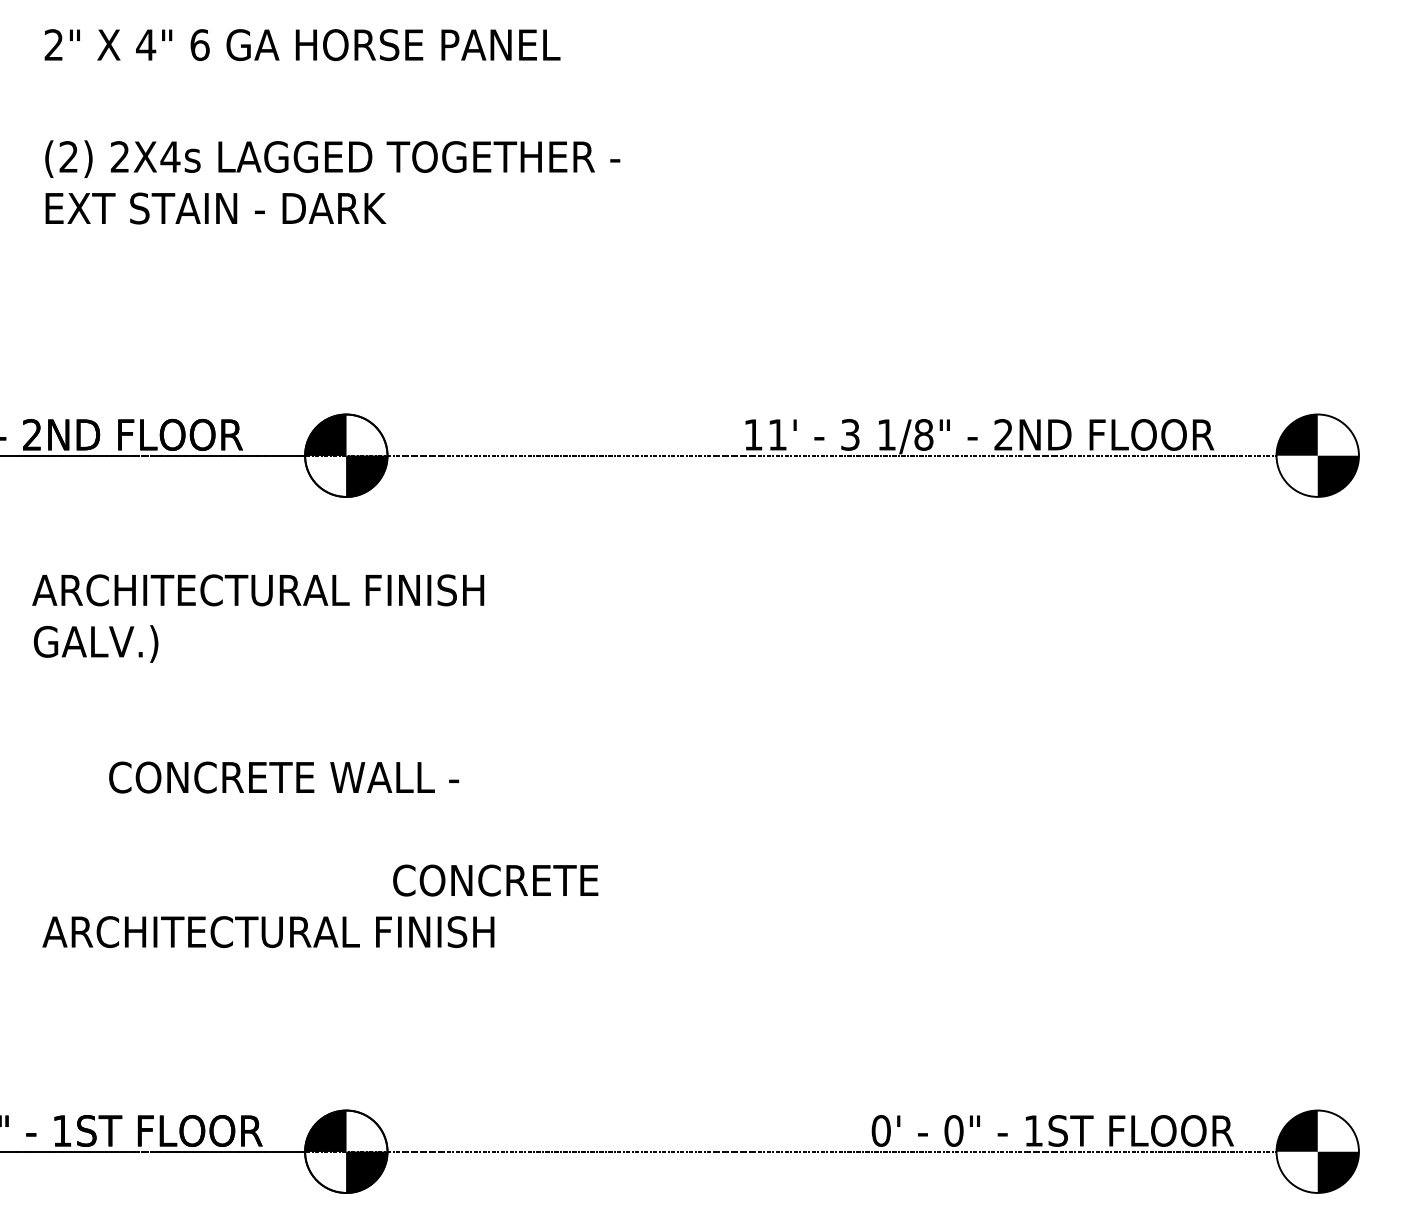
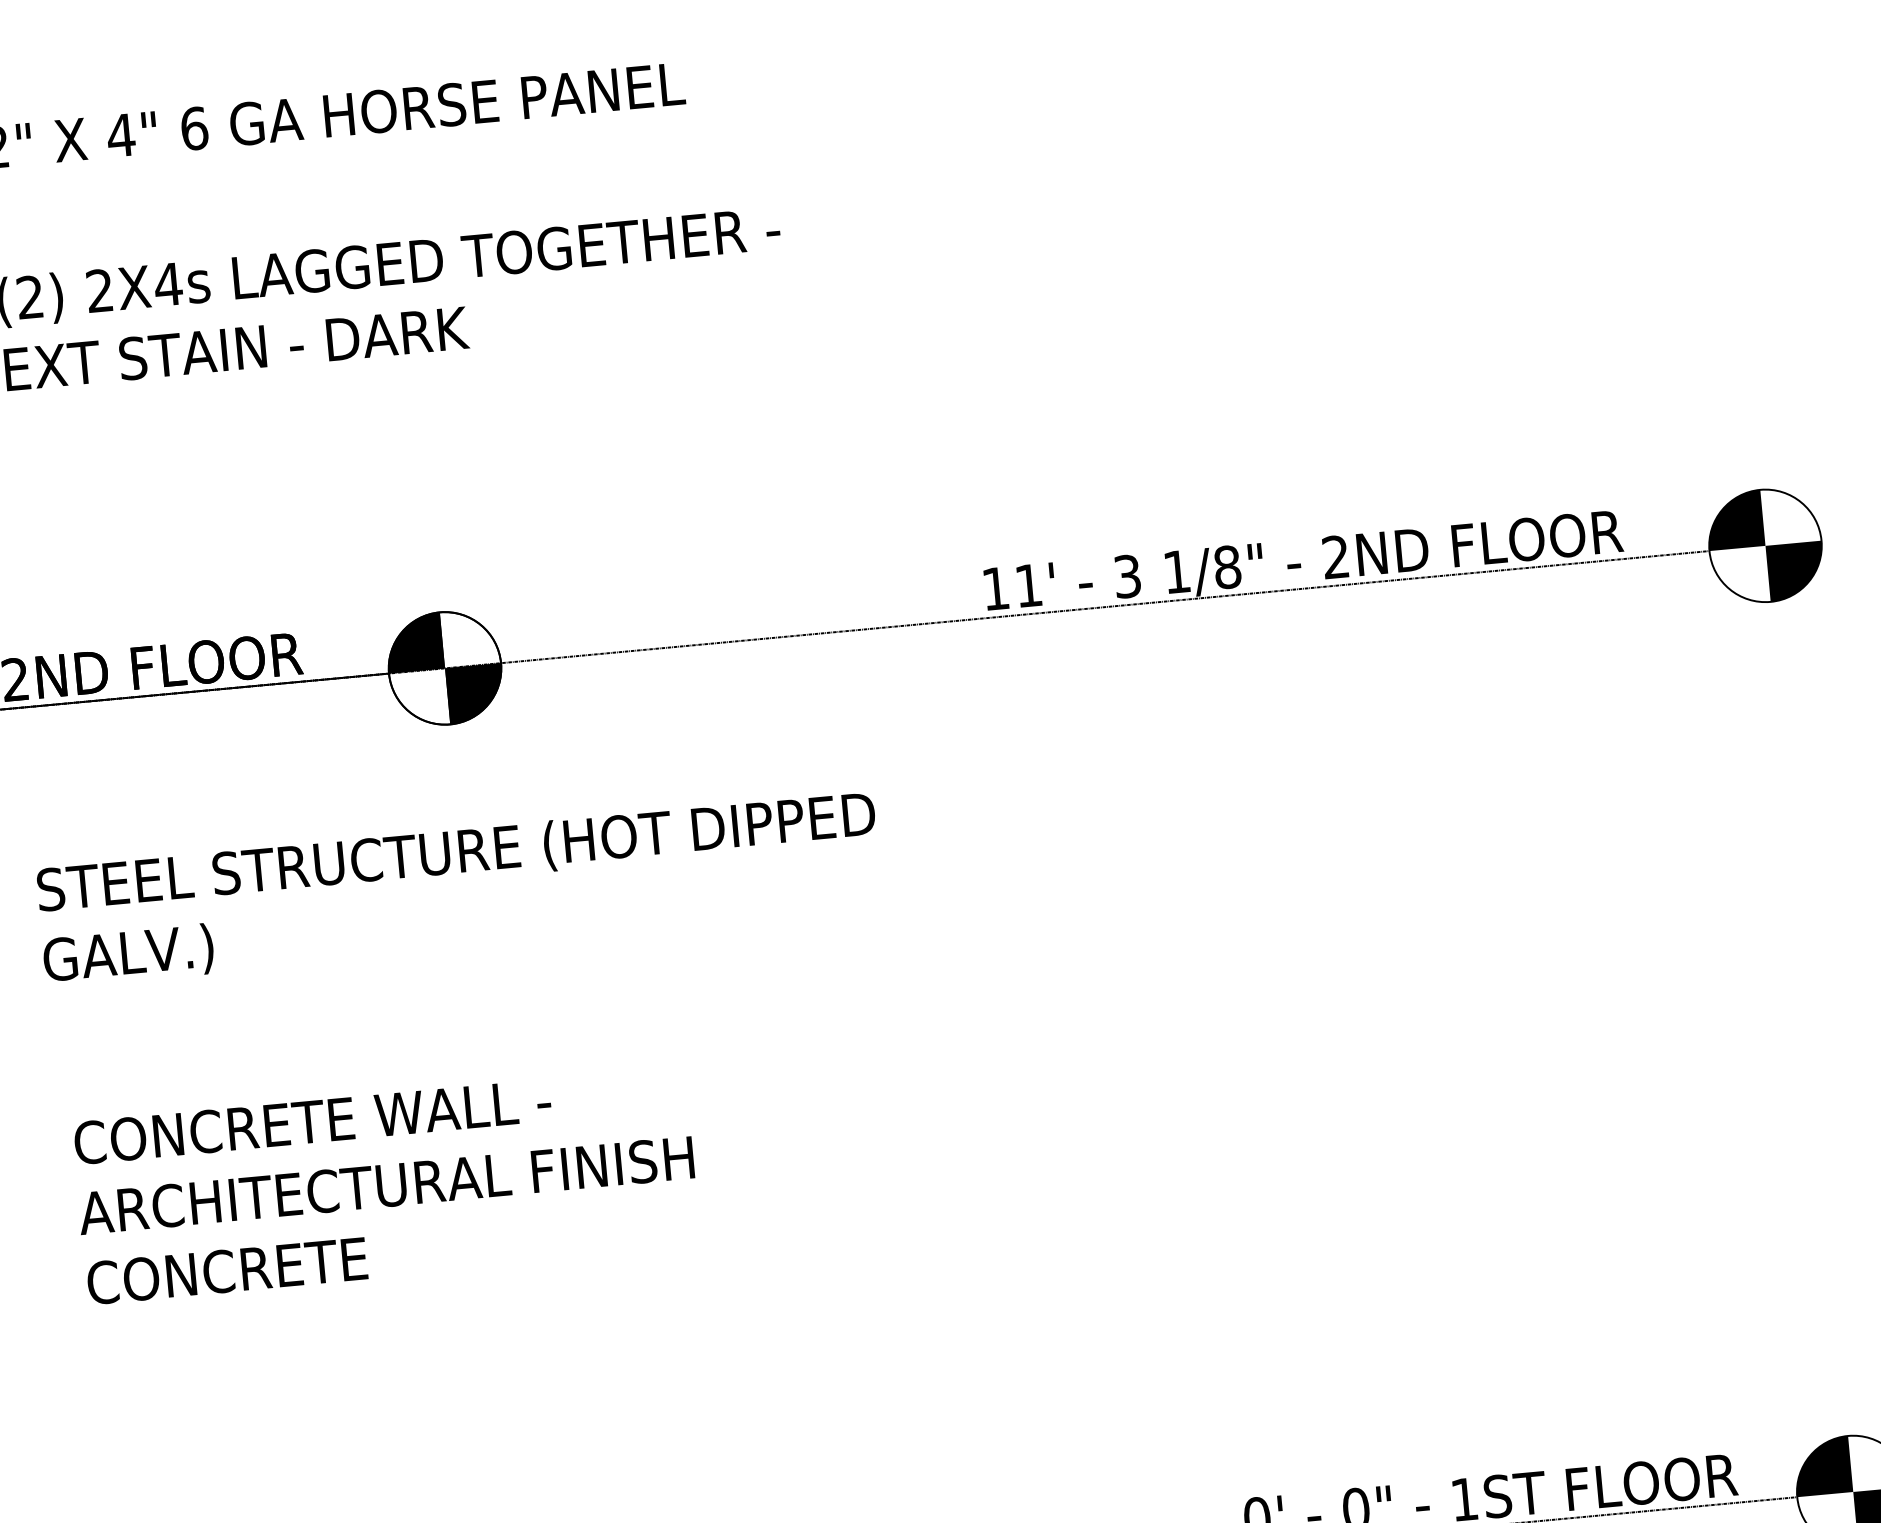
text: (340, 592) -> (454, 855), ARCHITECTURAL FINISH -> STEEL STRUCTURE (HOT DIPPED
text: (284, 777) -> (313, 1121), moved
text: (495, 880) -> (227, 1270), moved
text: (268, 931) -> (386, 1184), moved

